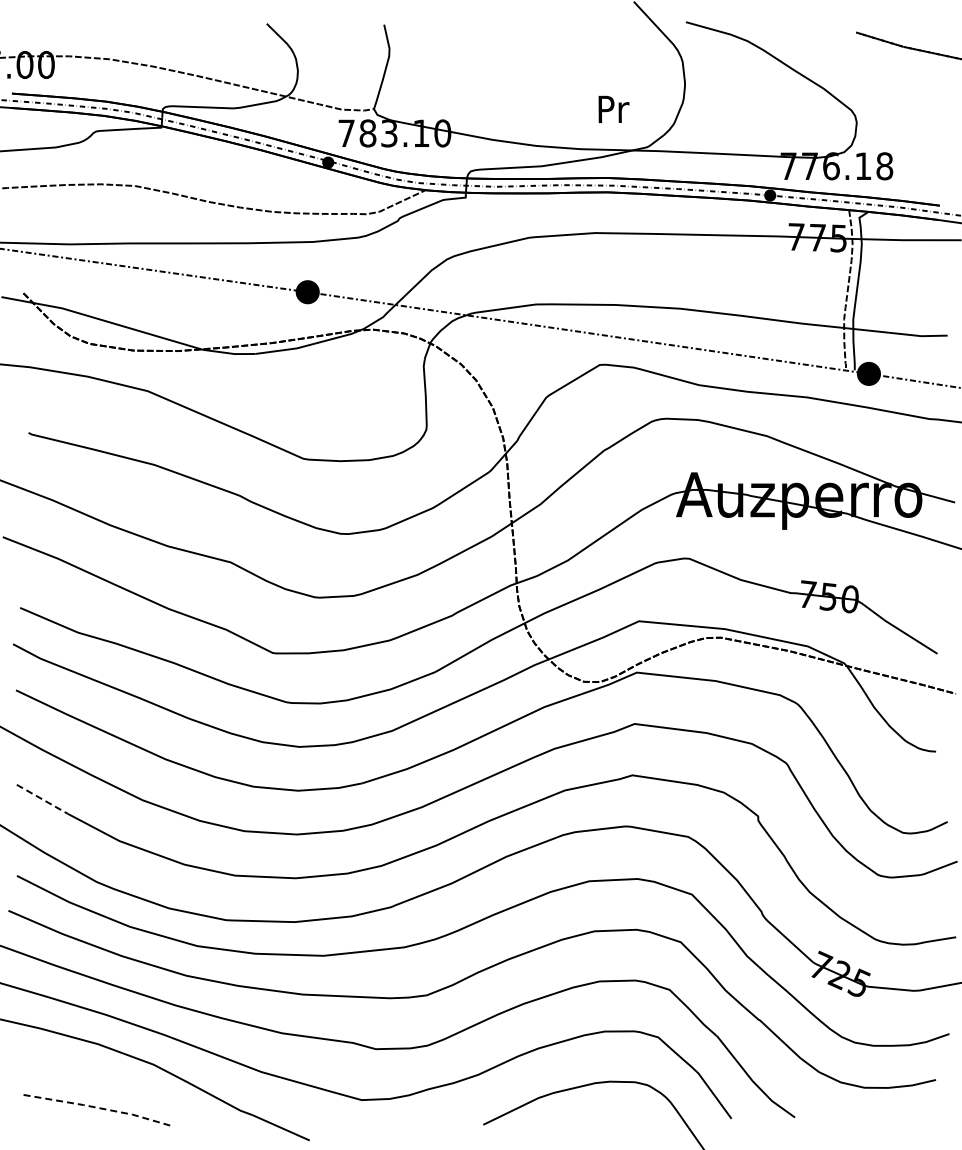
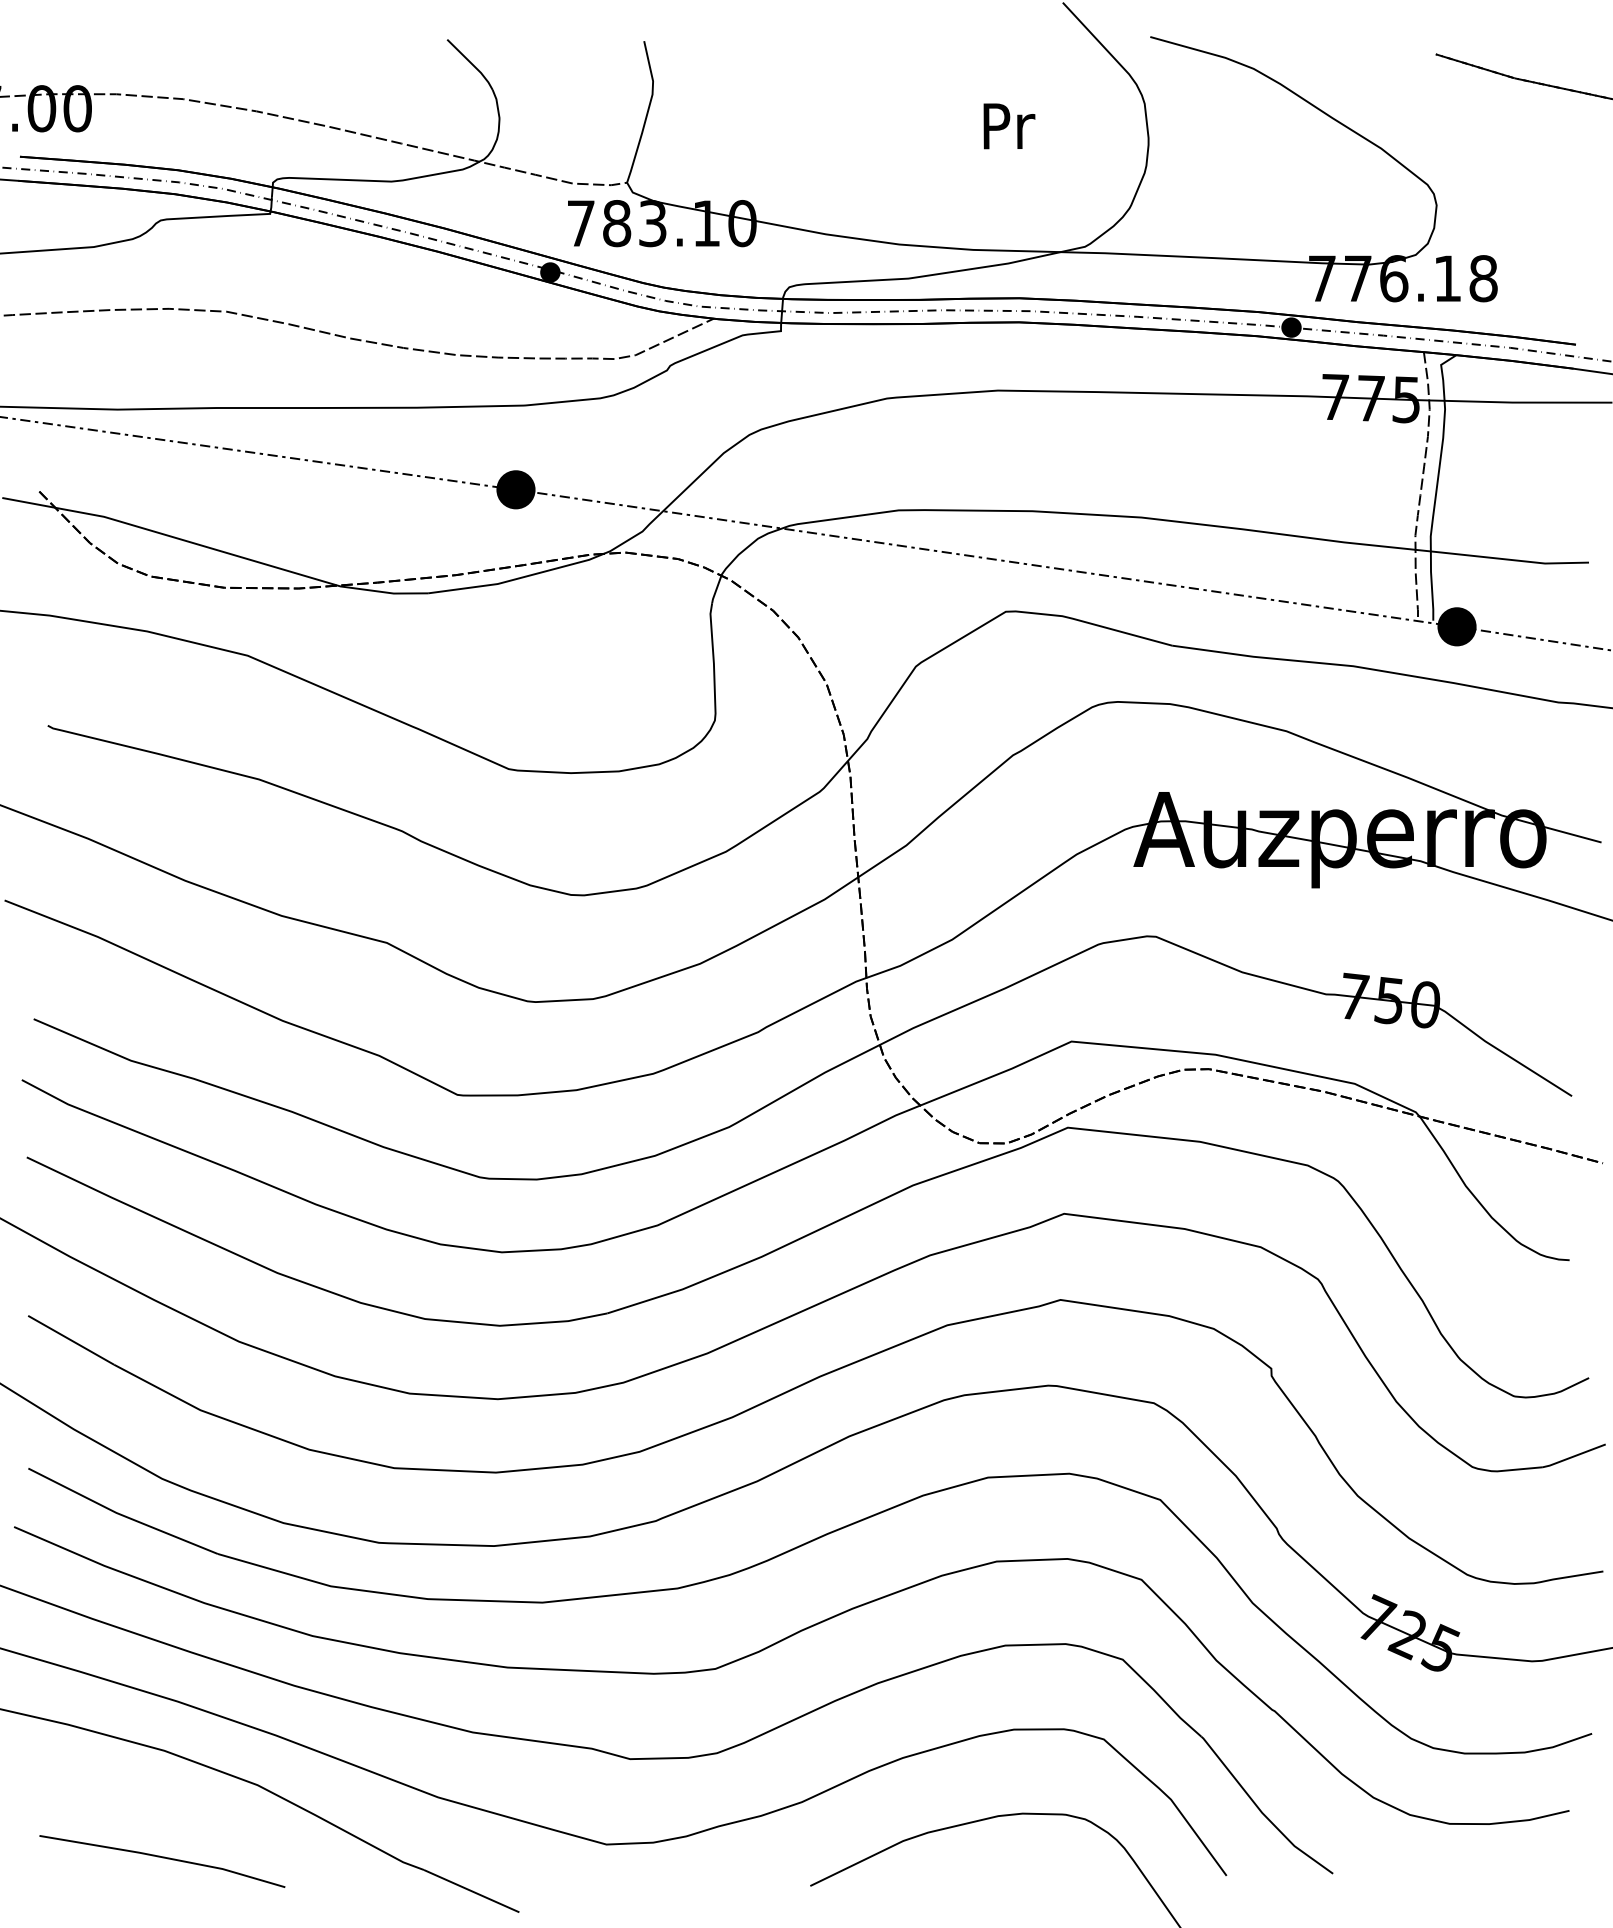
text: (613, 108) -> (1008, 124), moved
line: (42, 799) -> (71, 1340), dashed -> solid
line: (97, 1107) -> (163, 1856), dashed -> solid

